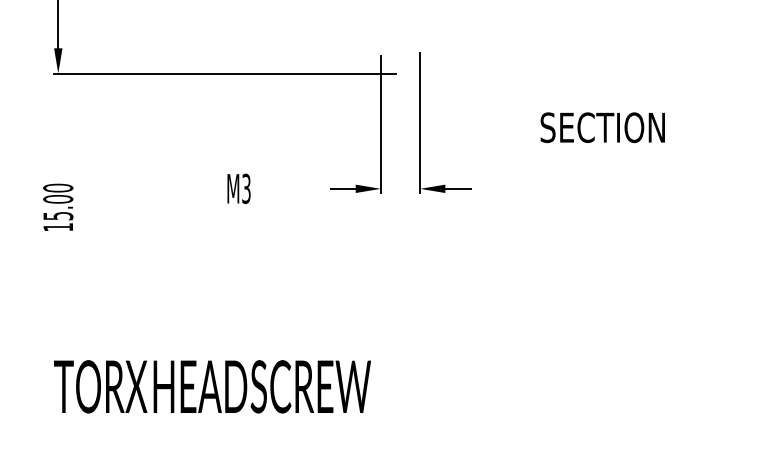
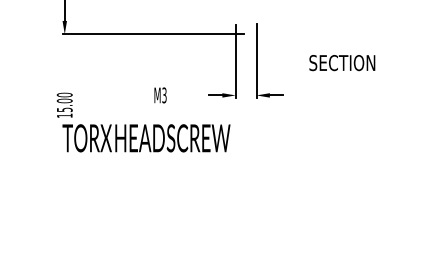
text: (603, 128) -> (342, 63), moved
text: (212, 387) -> (146, 138), moved

